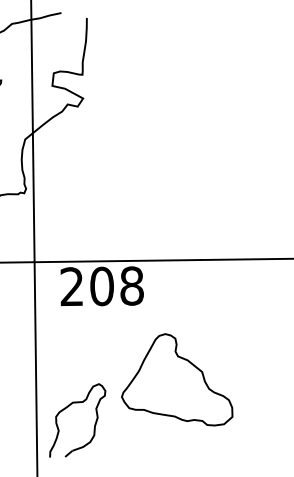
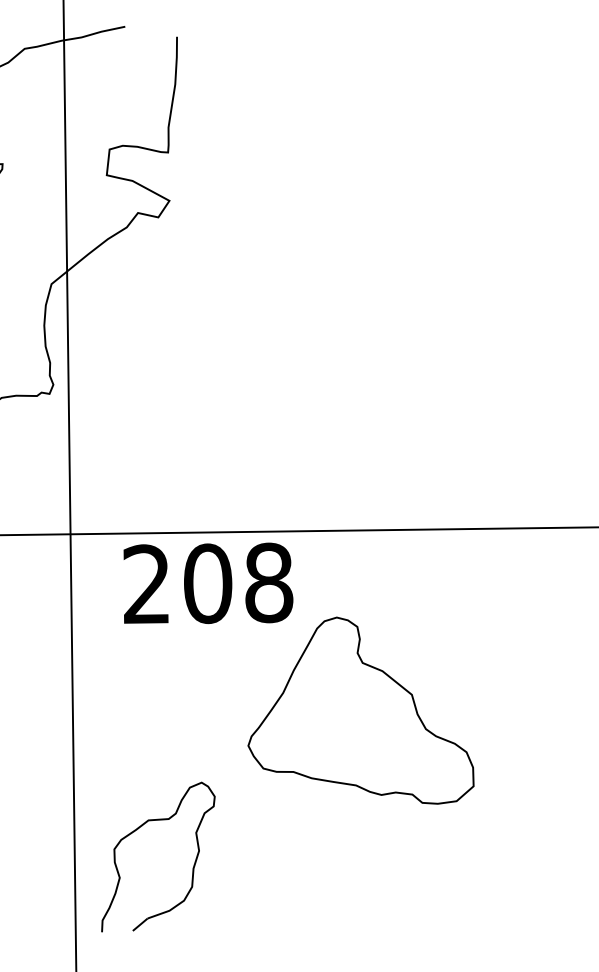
part: (177, 379) -> (361, 710), moved

